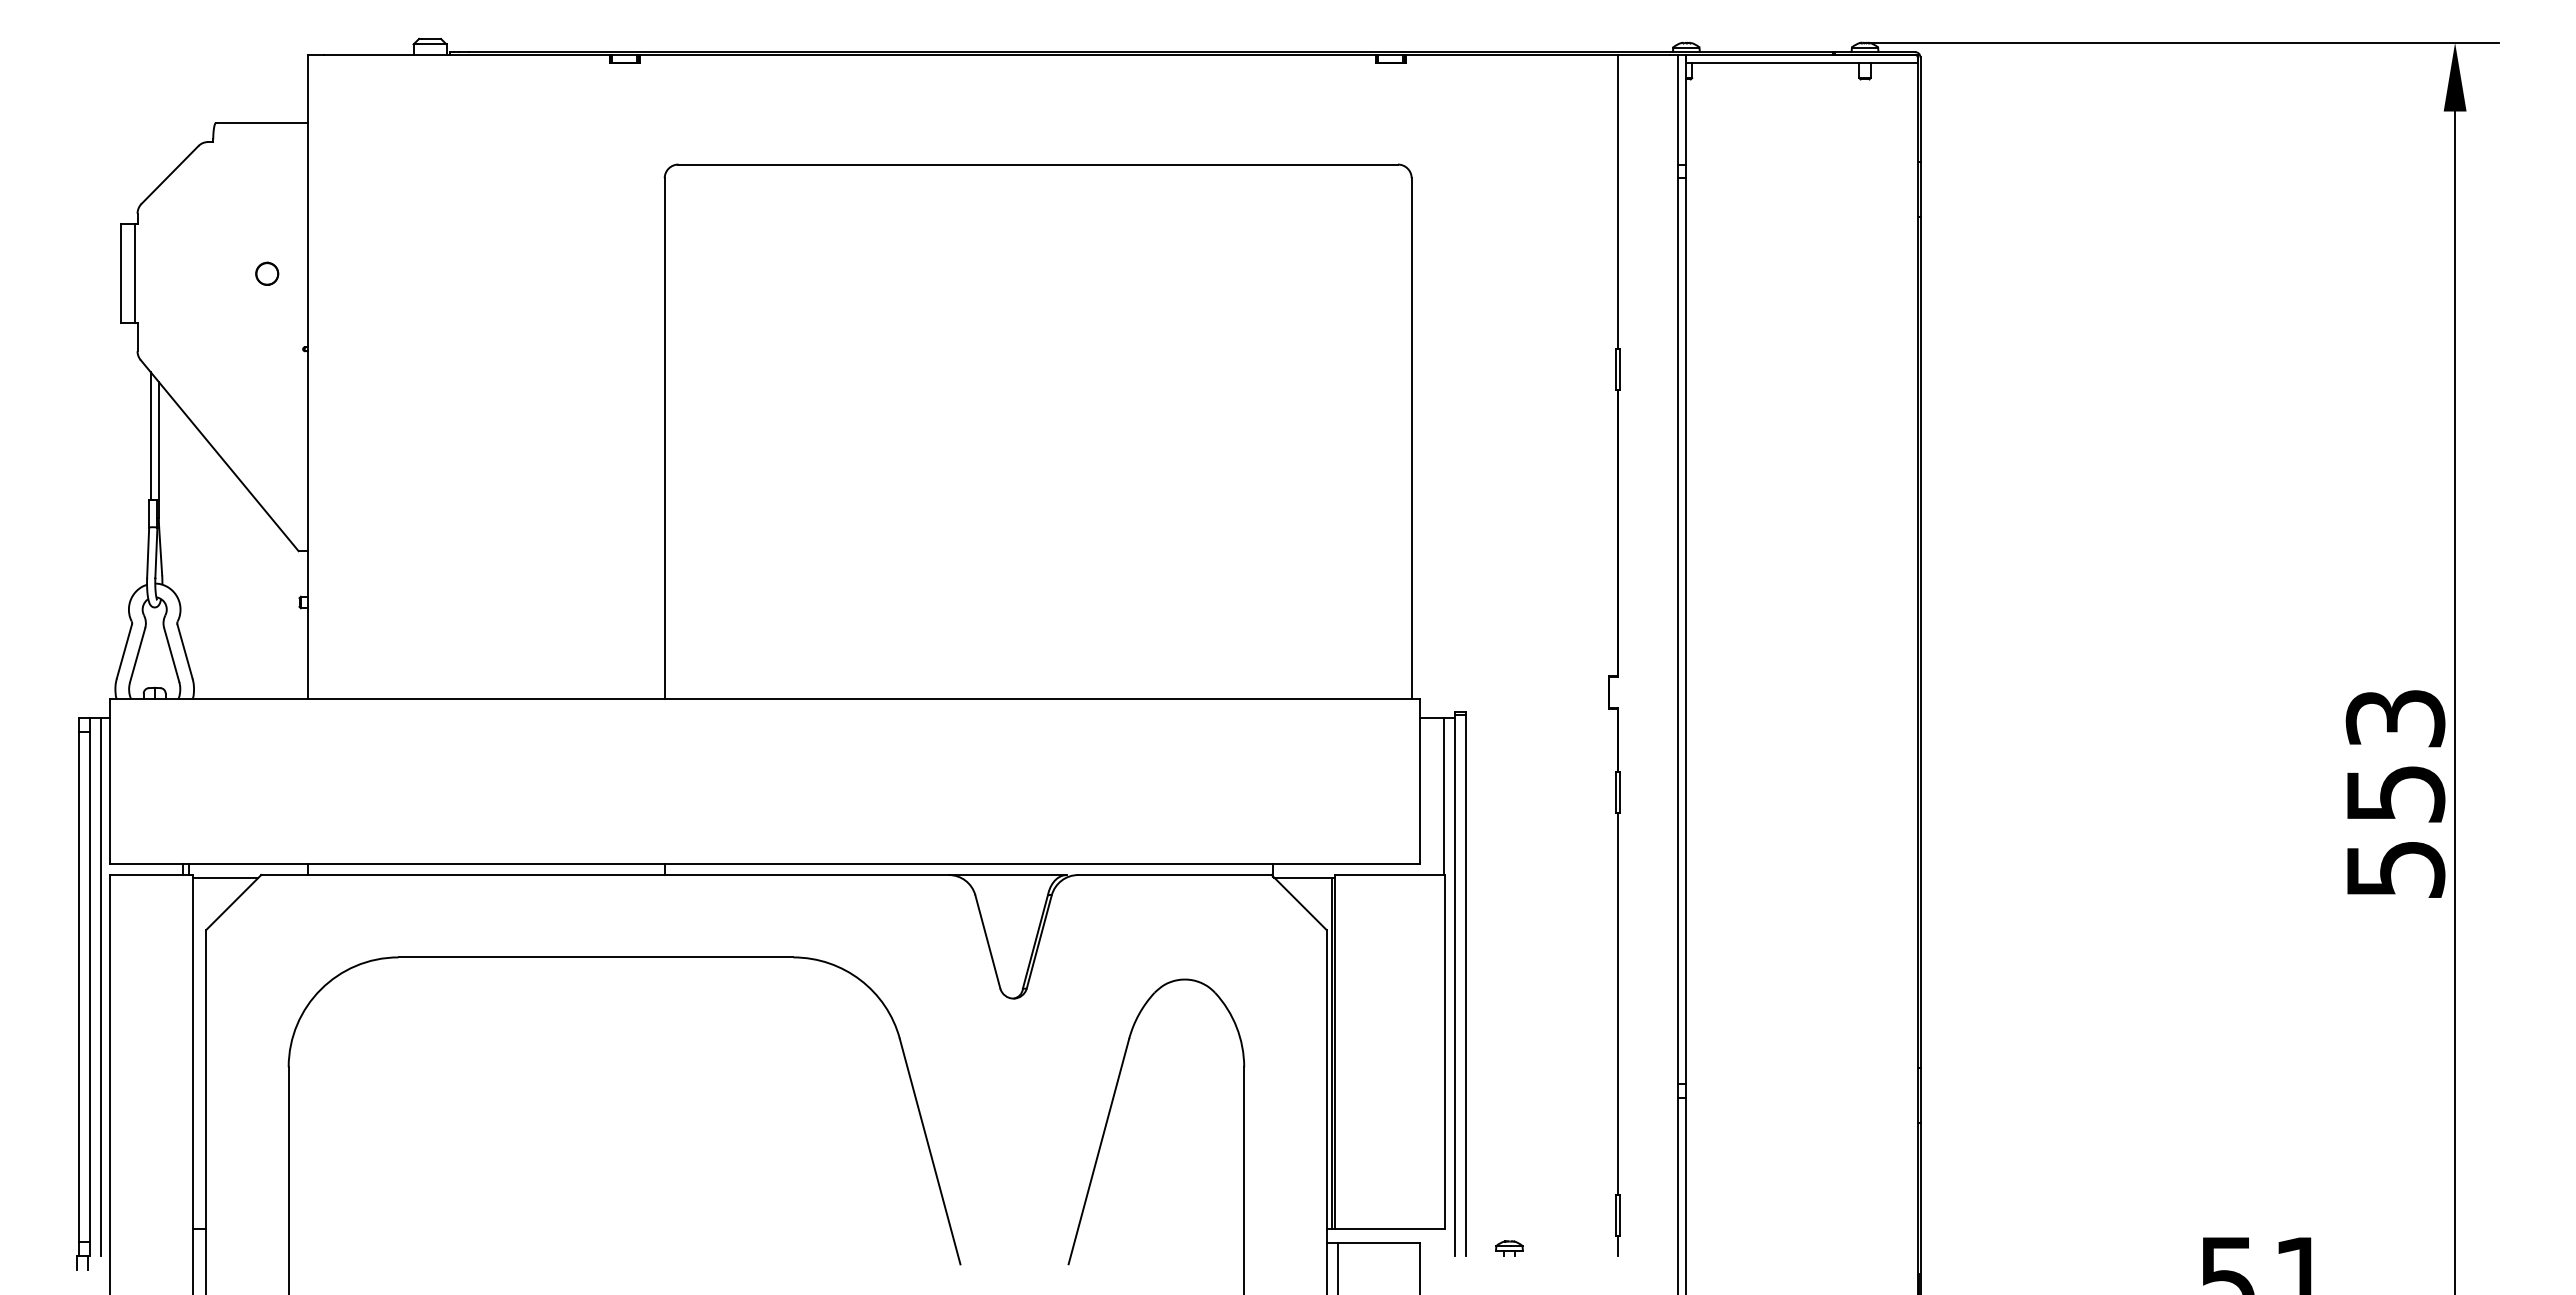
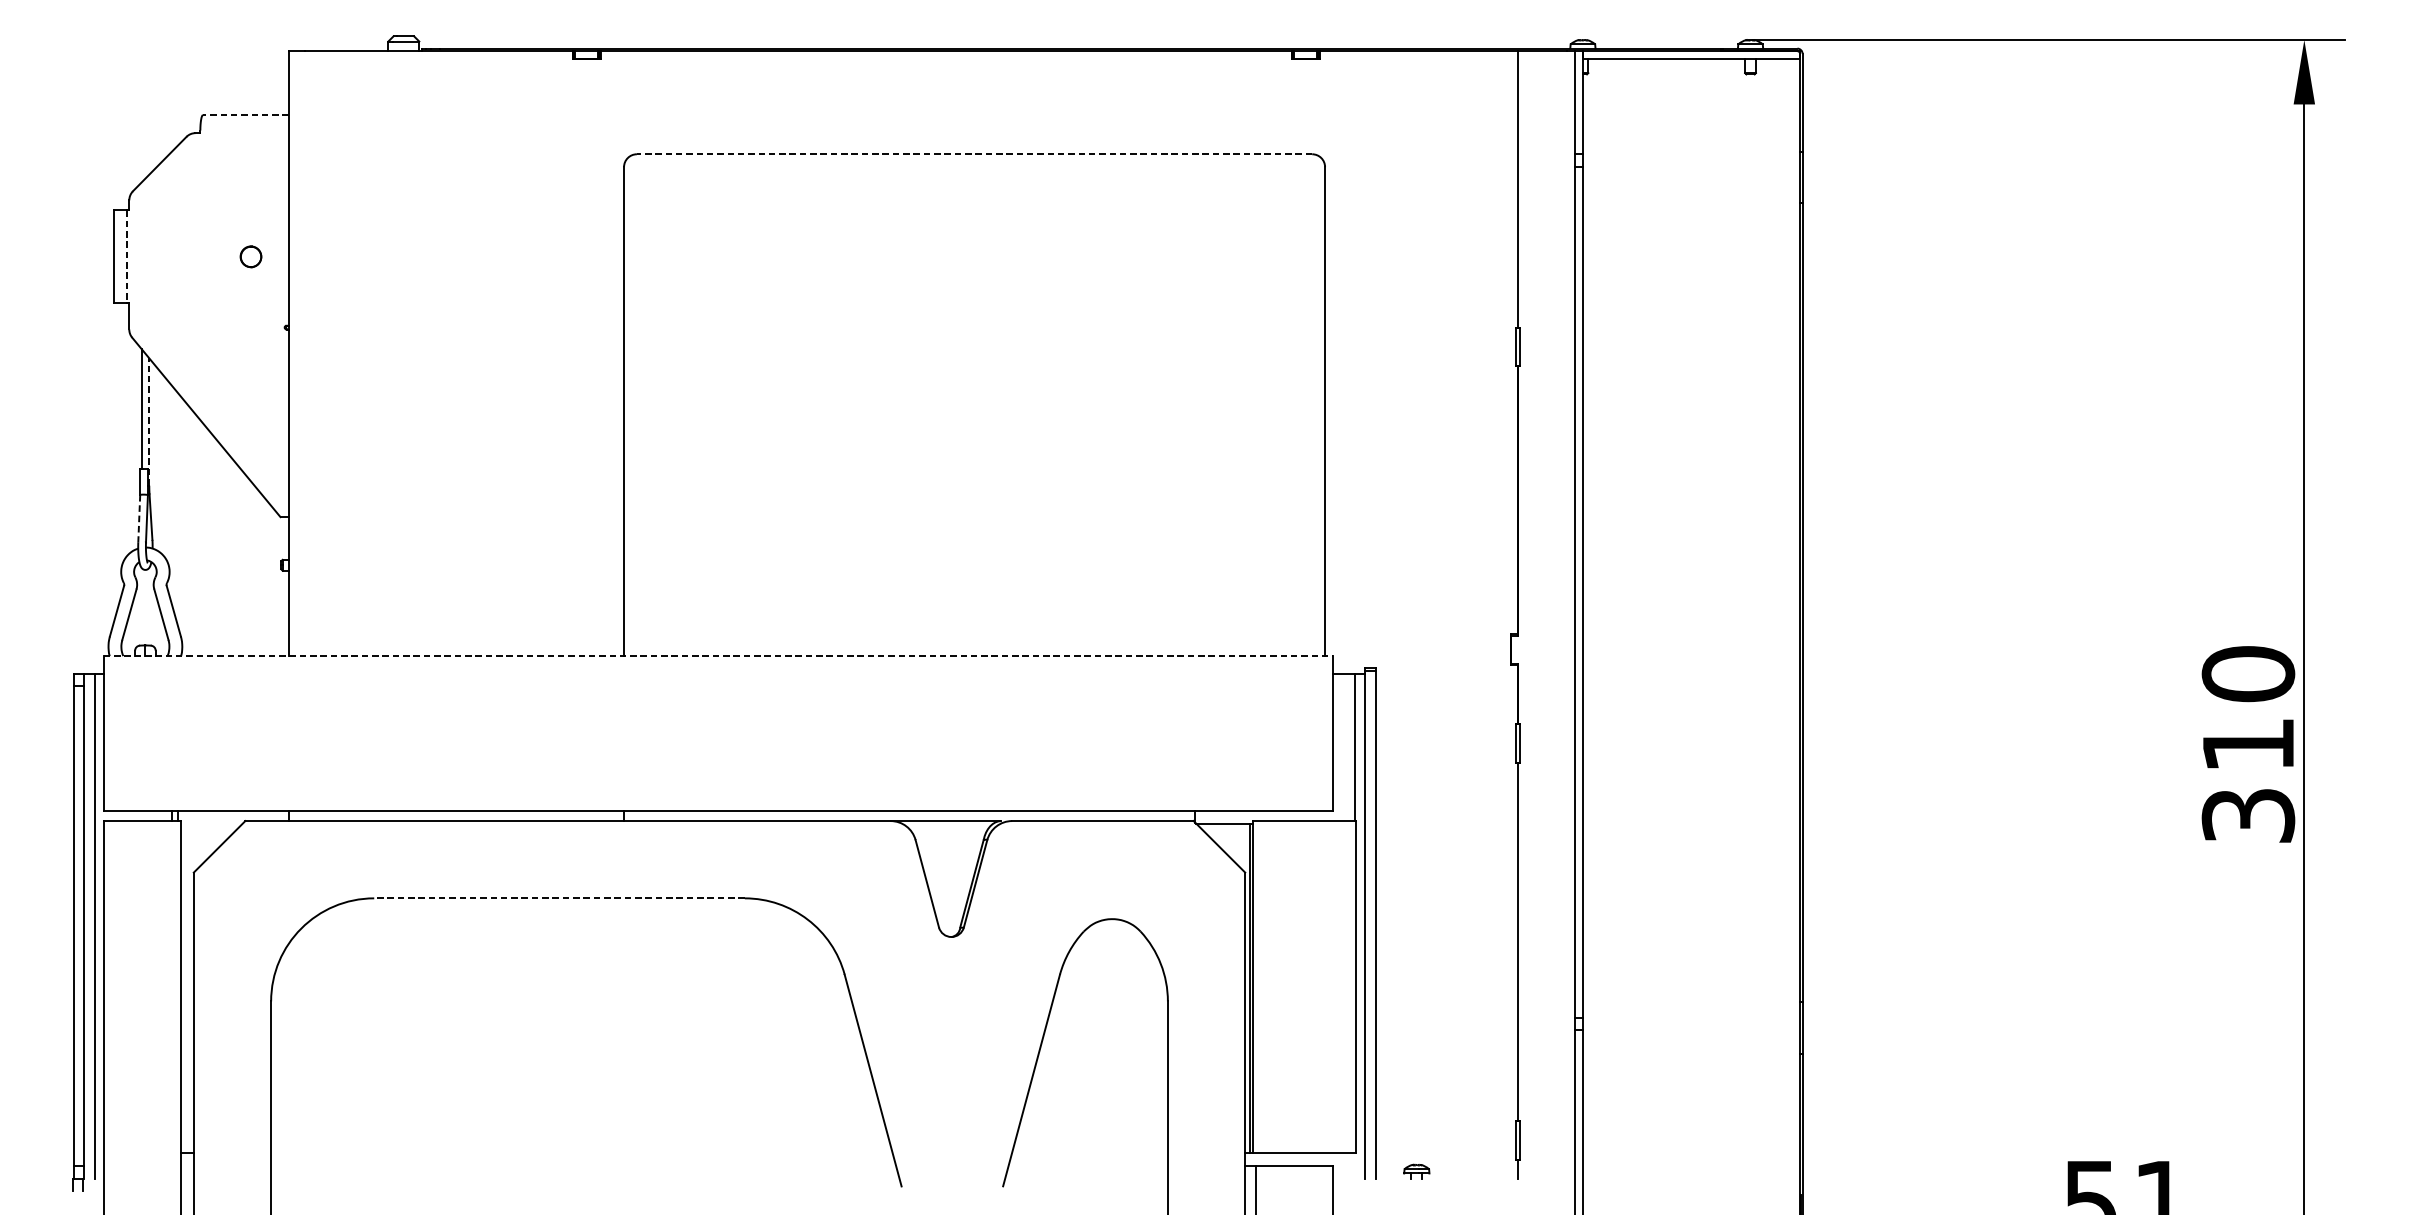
line: (261, 122) -> (245, 114), solid -> dashed
line: (1038, 164) -> (974, 154), solid -> dashed
line: (134, 274) -> (126, 257), solid -> dashed
line: (158, 449) -> (148, 421), solid -> dashed
line: (148, 553) -> (139, 519), solid -> dashed
line: (765, 699) -> (718, 656), solid -> dashed
text: (2395, 792) -> (2248, 743), 553 -> 310
line: (225, 877) -> (211, 823), removed
line: (595, 957) -> (559, 898), solid -> dashed

